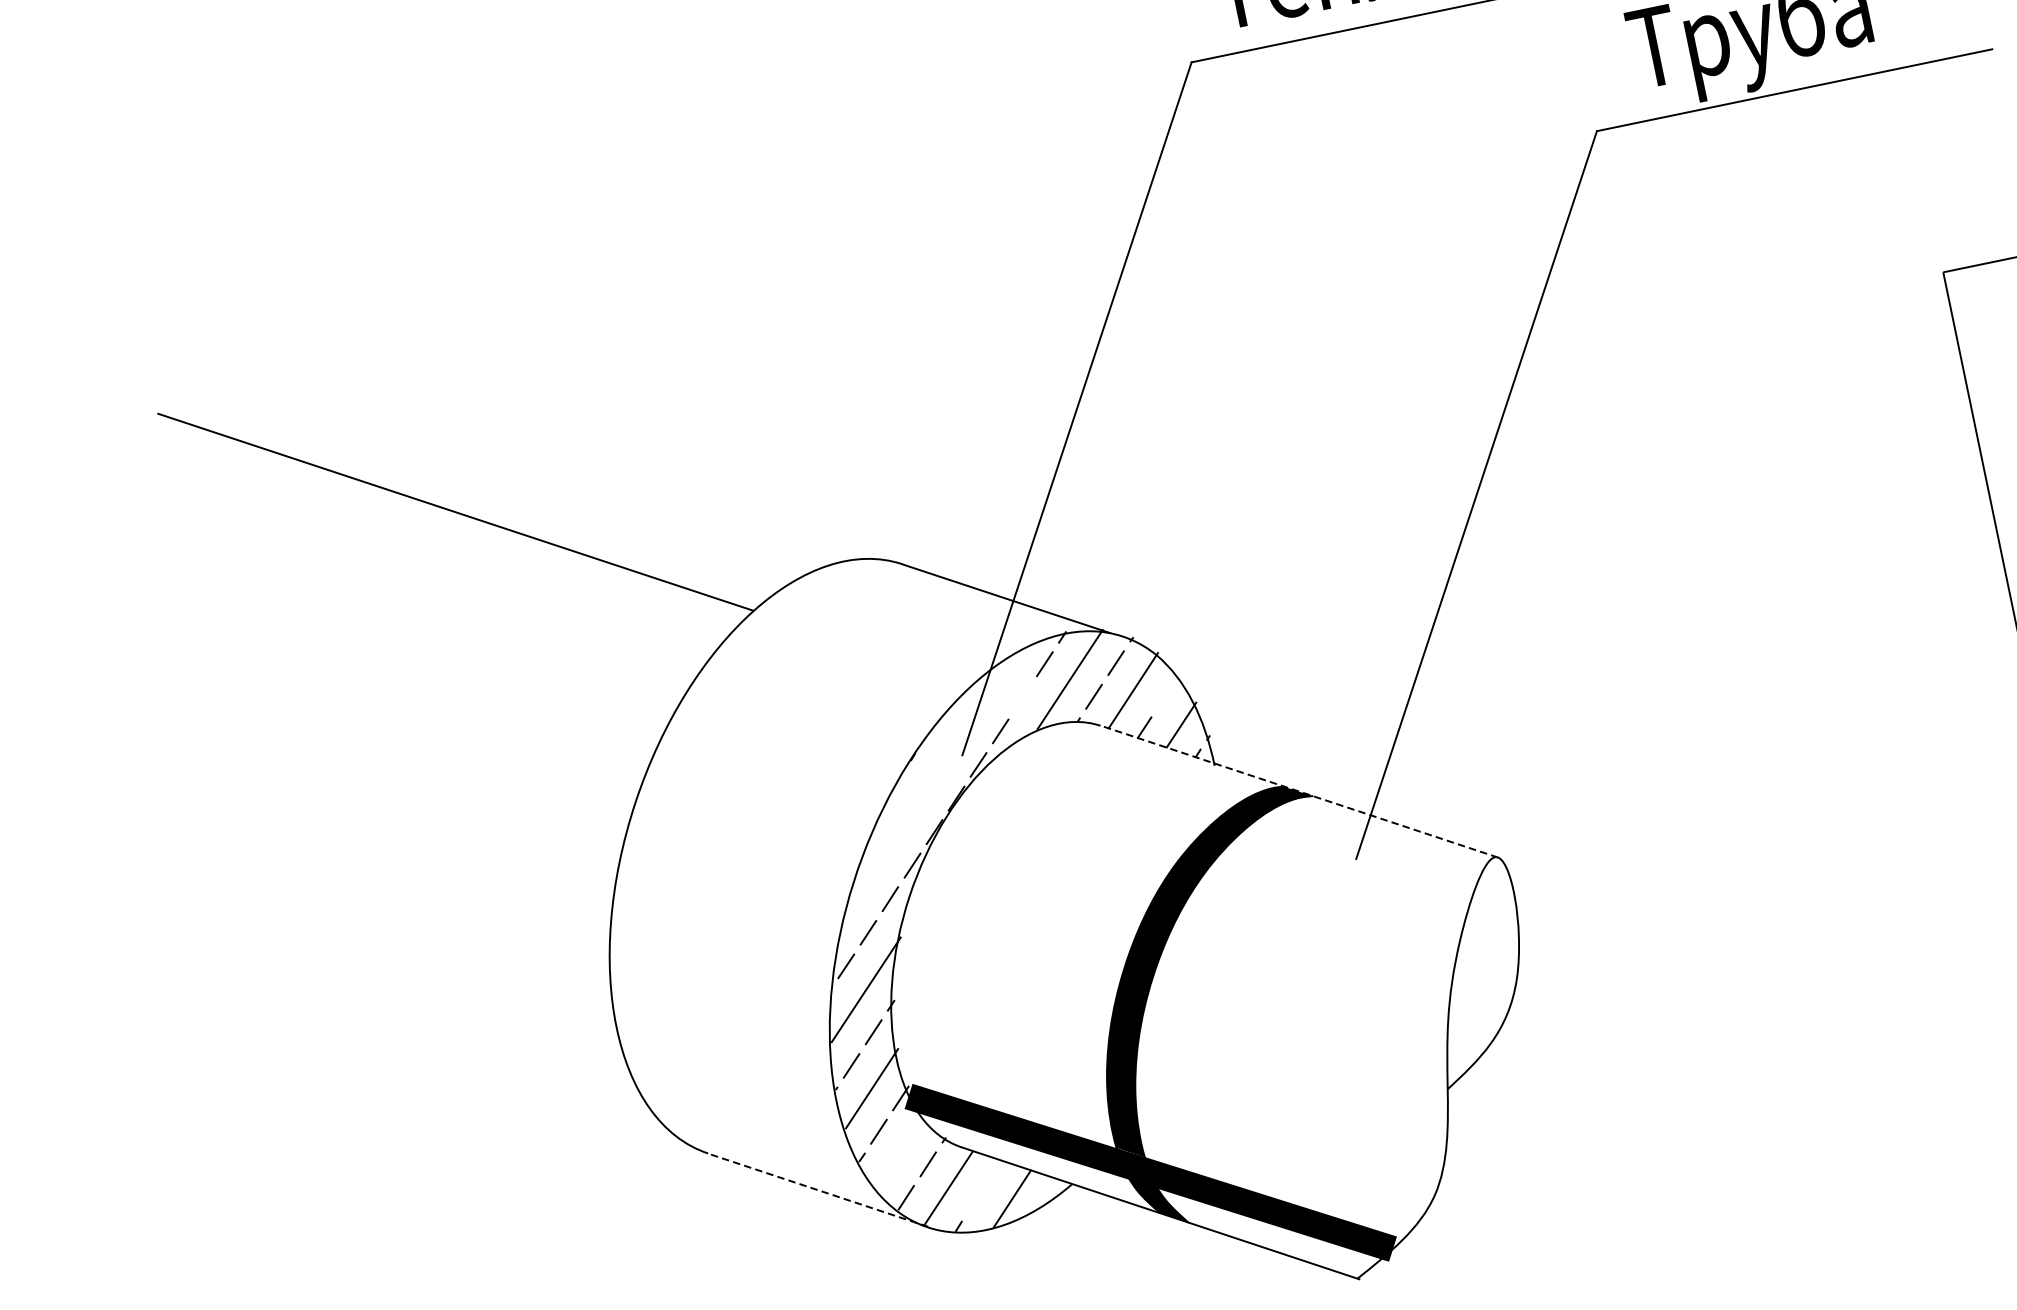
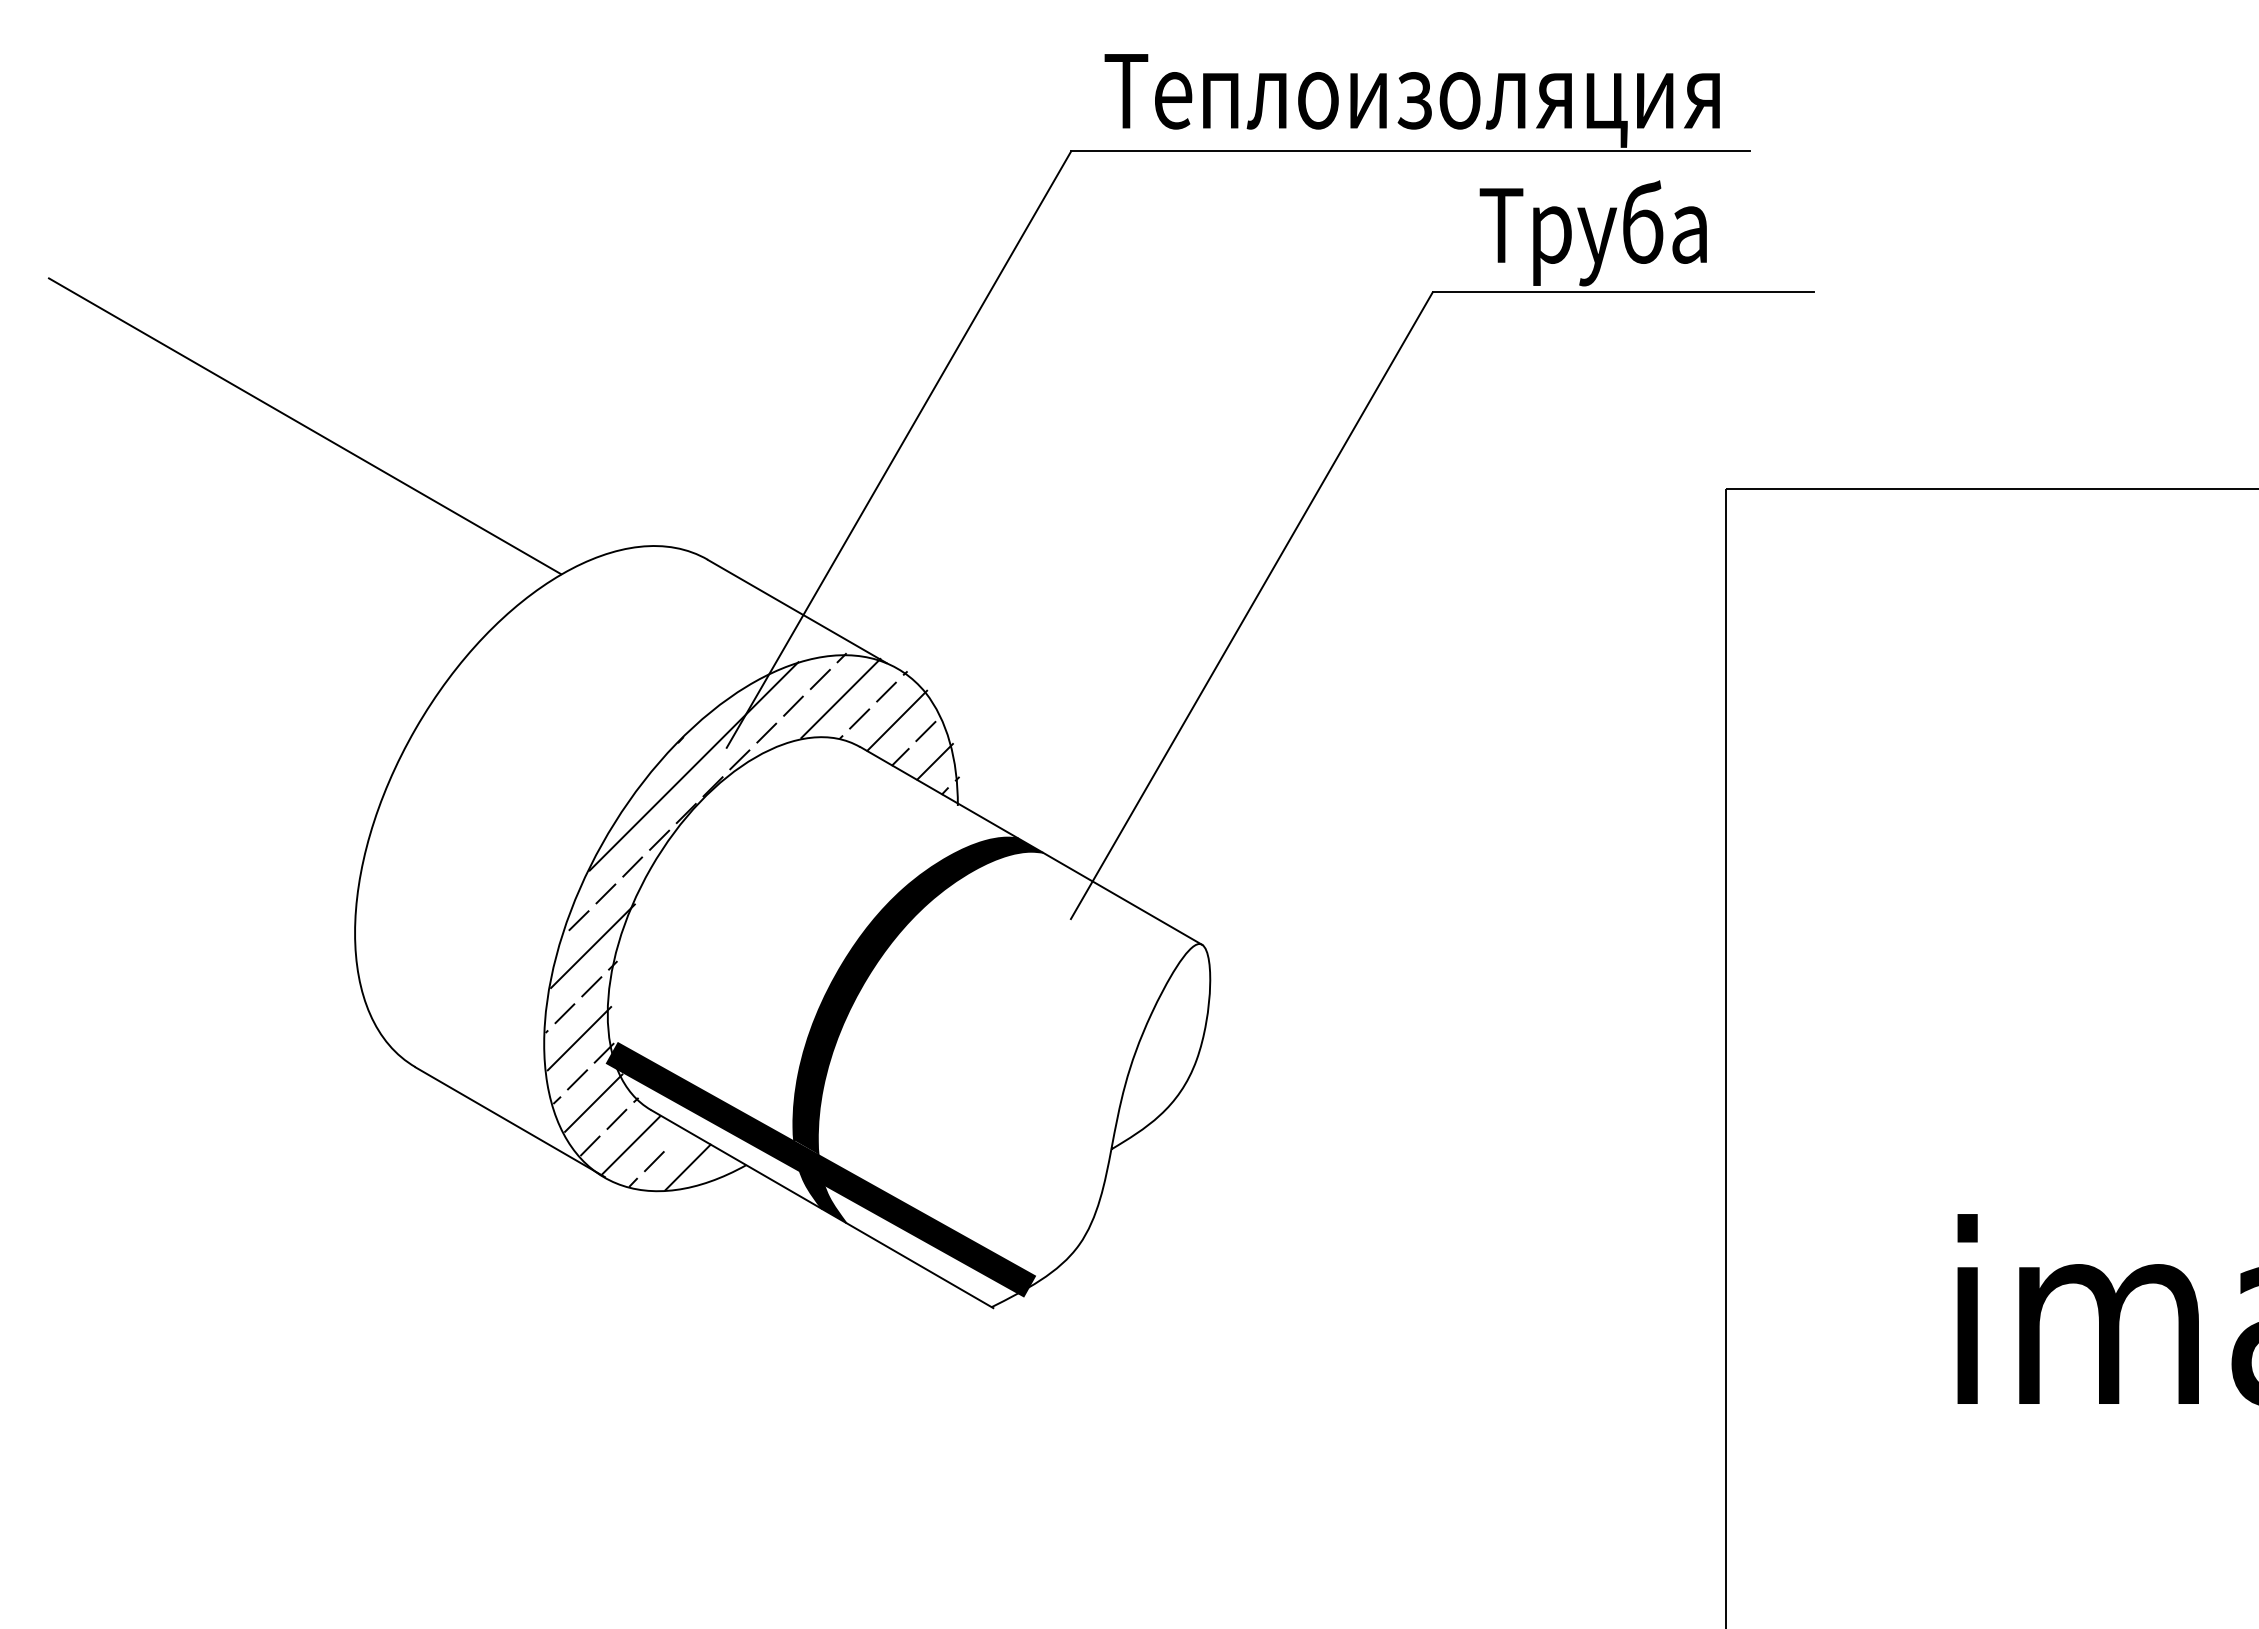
line: (1165, 695) -> (925, 731), added
line: (1022, 697) -> (793, 705), added
line: (931, 781) -> (693, 766), added
line: (1299, 791) -> (1031, 845), dashed -> solid
line: (900, 1151) -> (593, 1102), added
line: (817, 1189) -> (509, 1121), dashed -> solid
line: (976, 1199) -> (654, 1161), added

